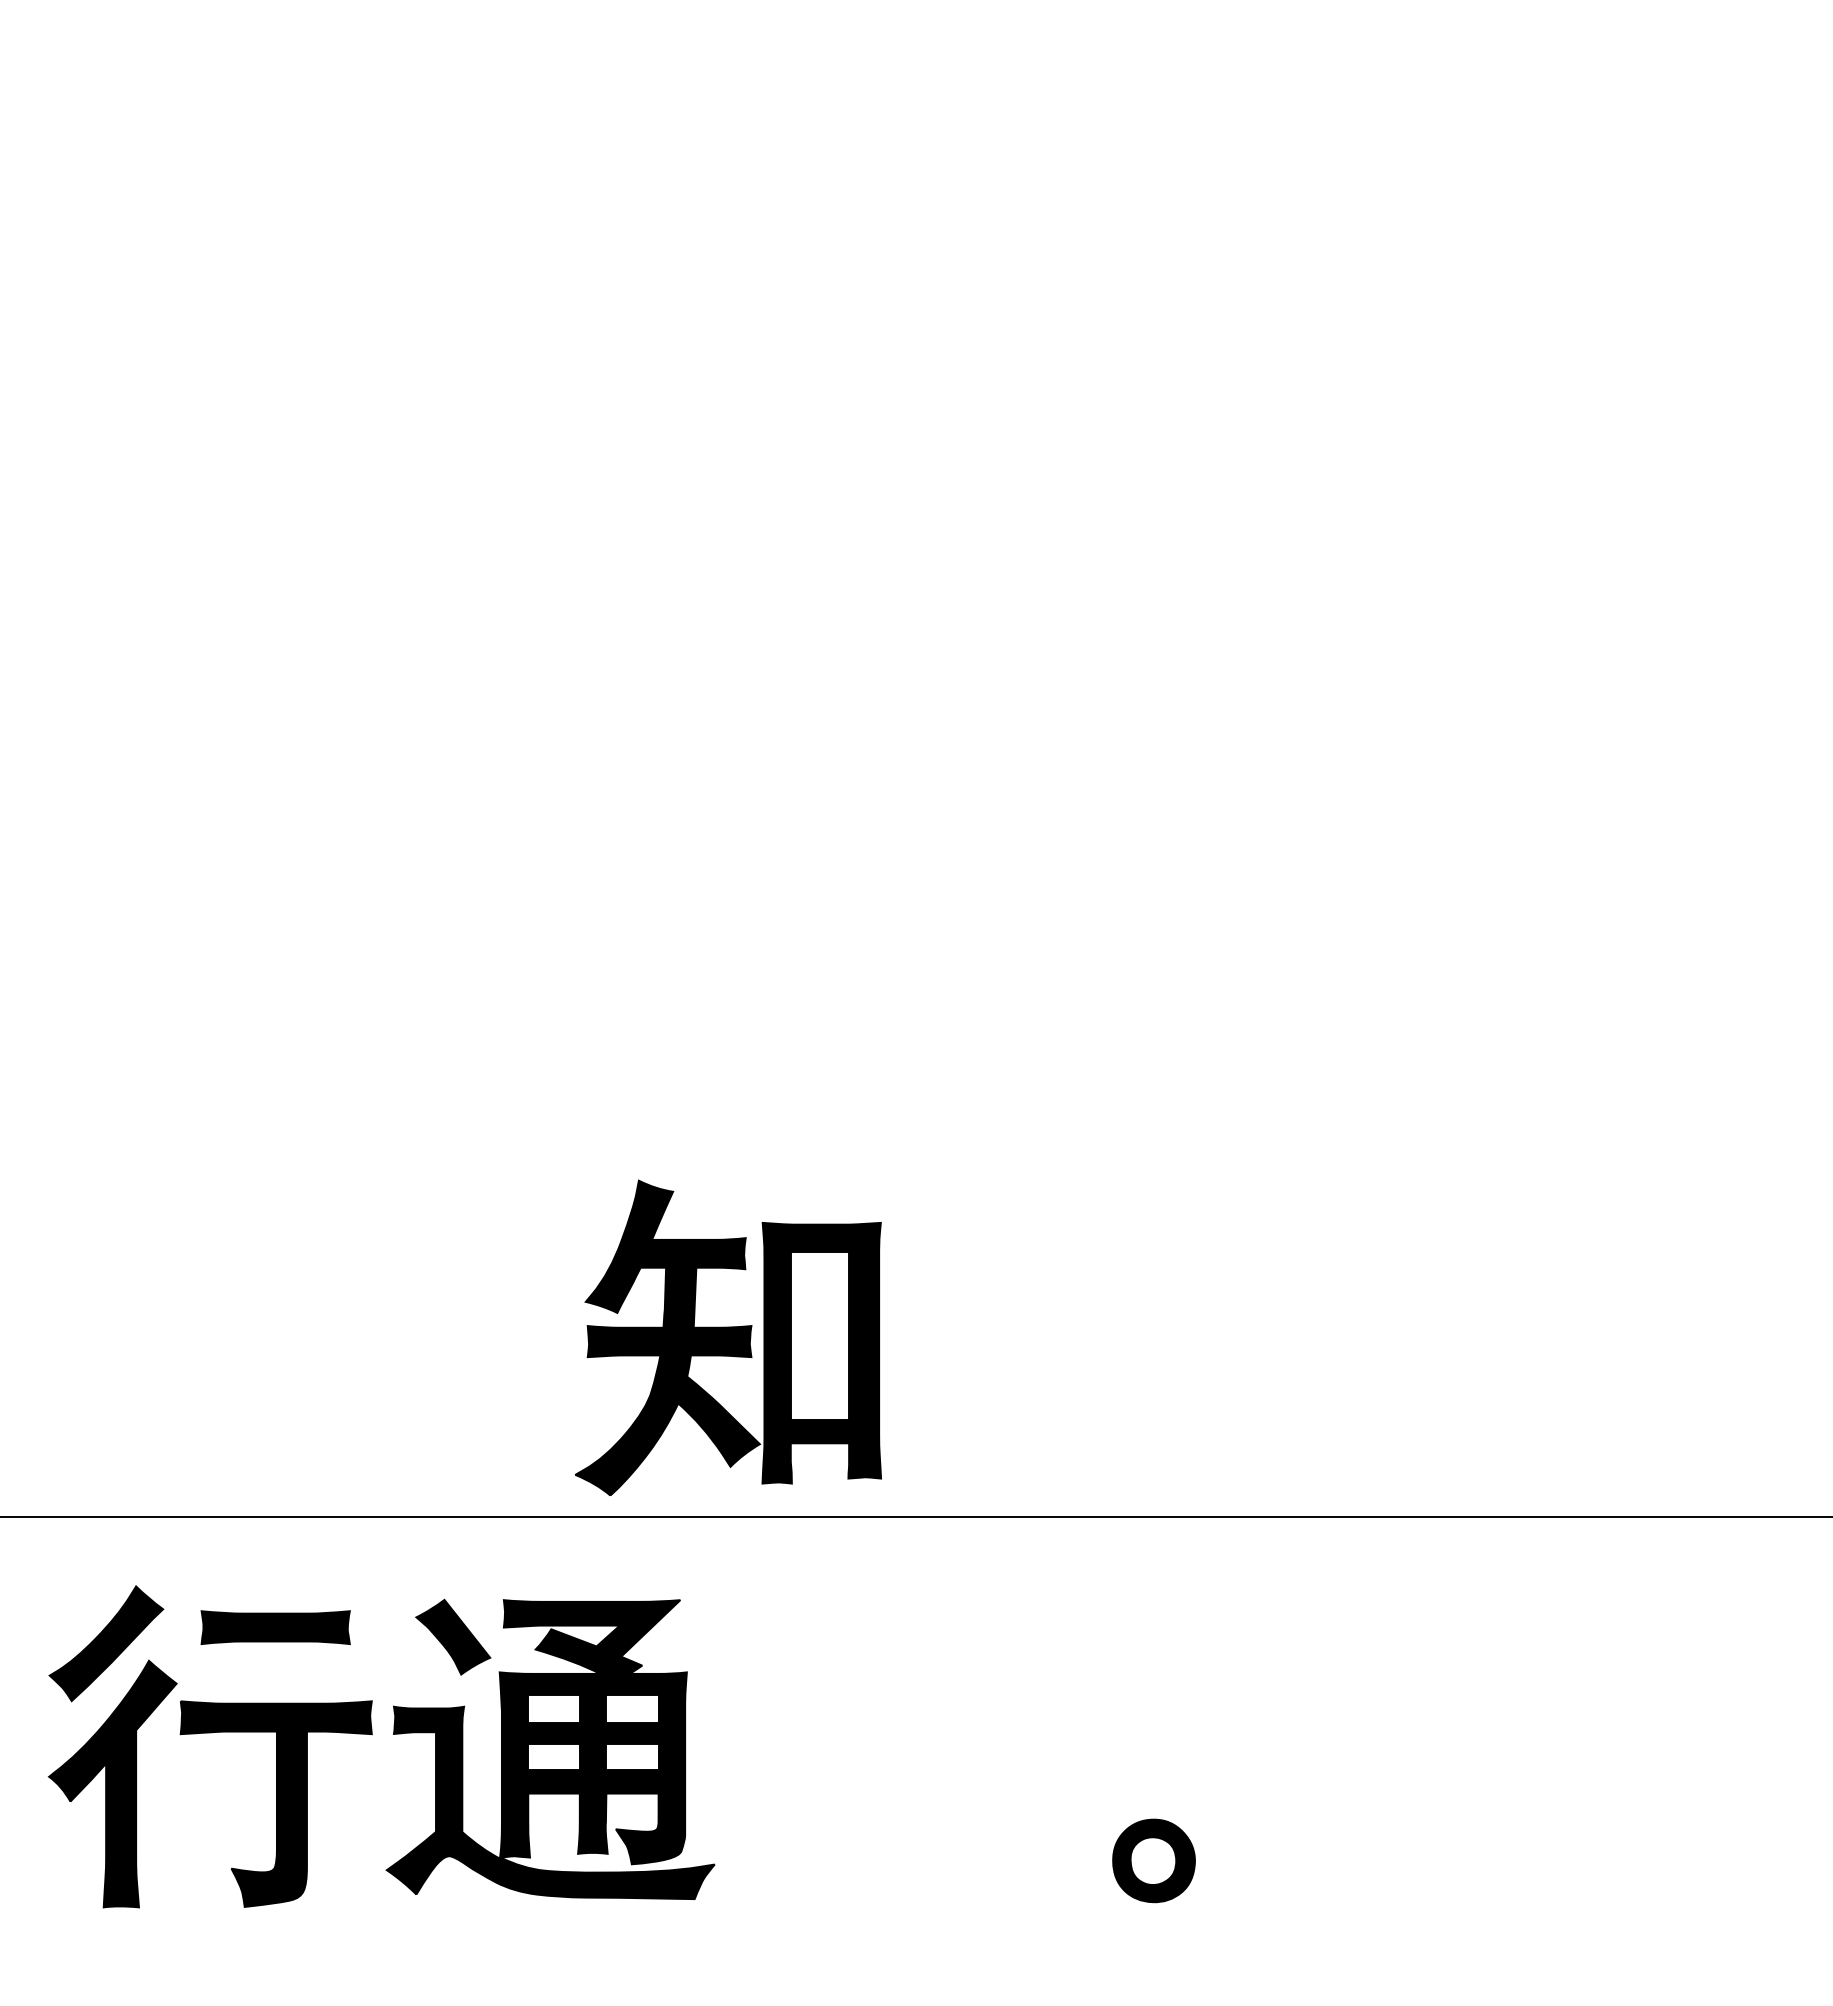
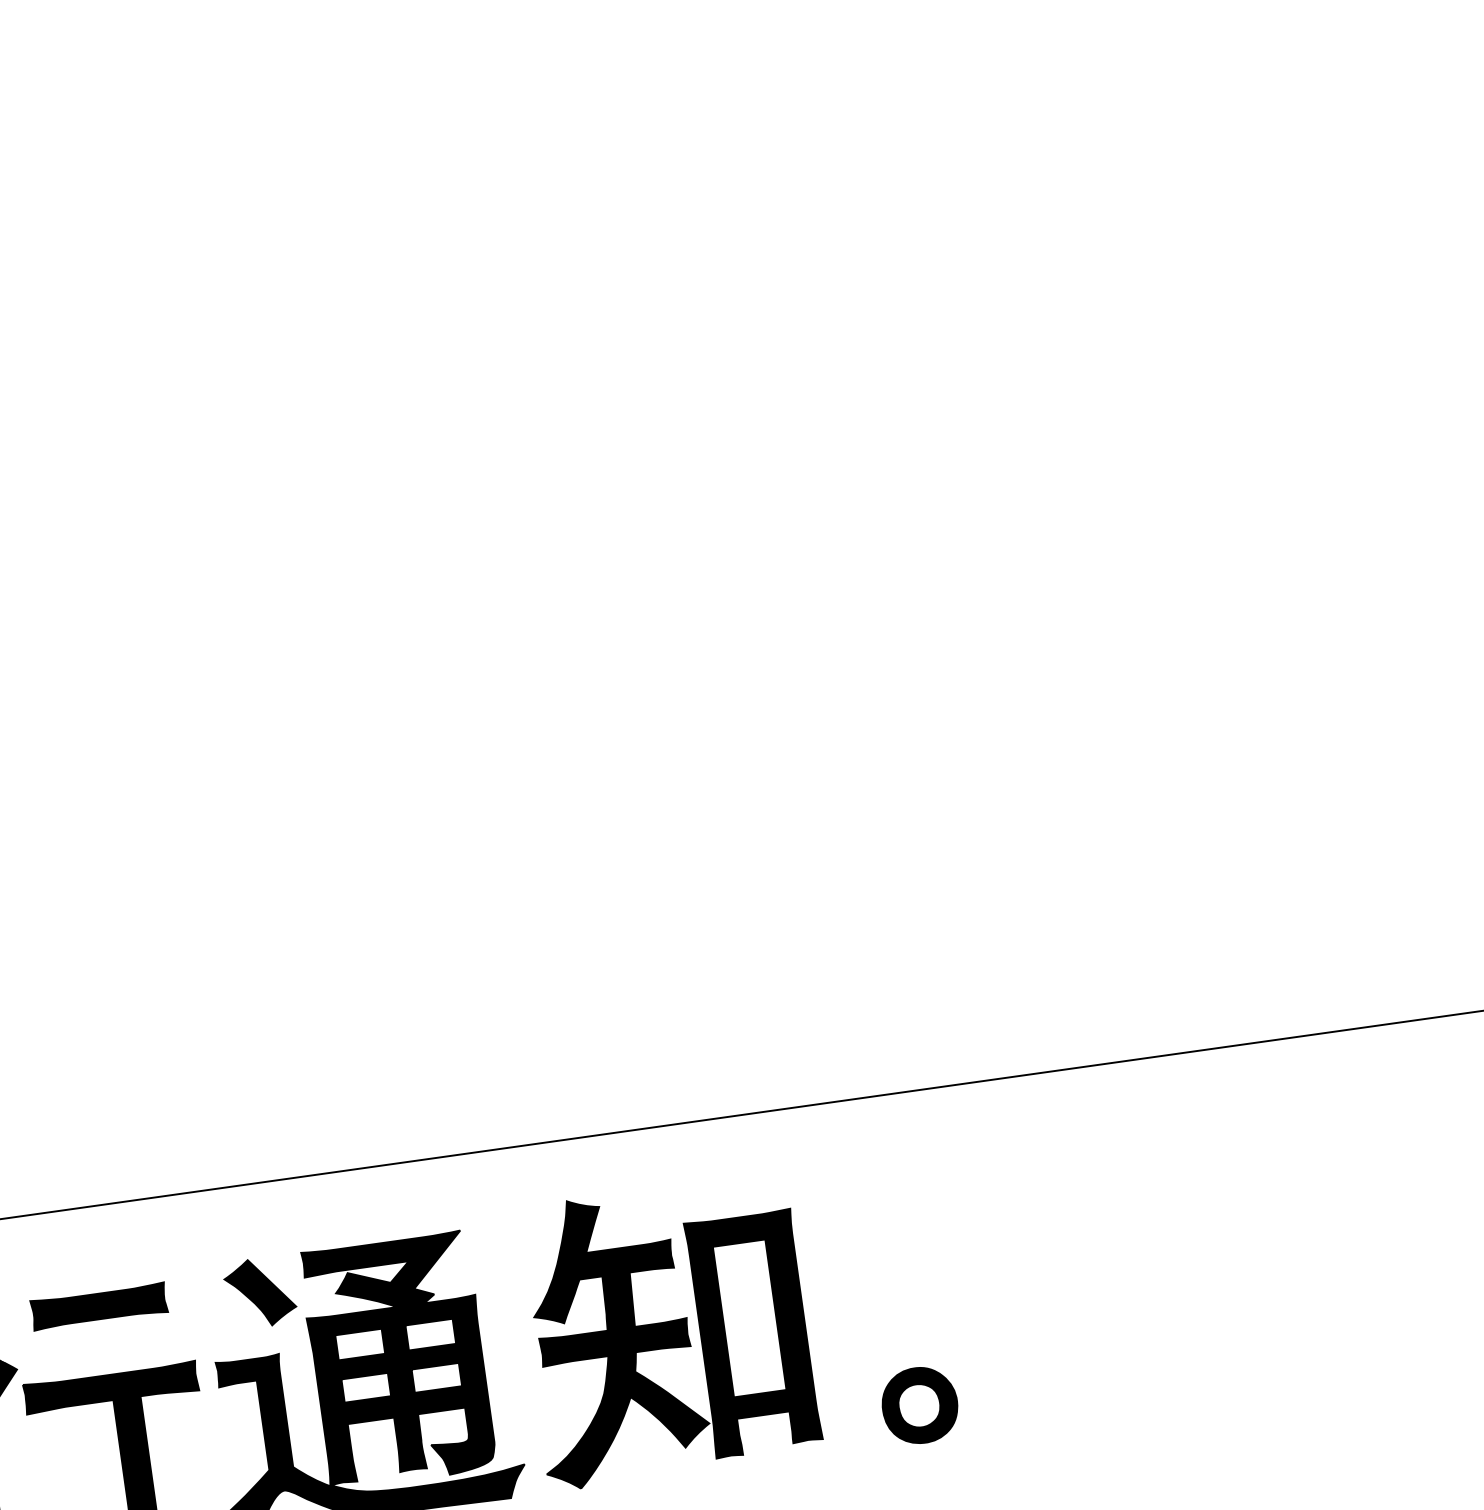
part: (728, 1337) -> (667, 1331), moved

